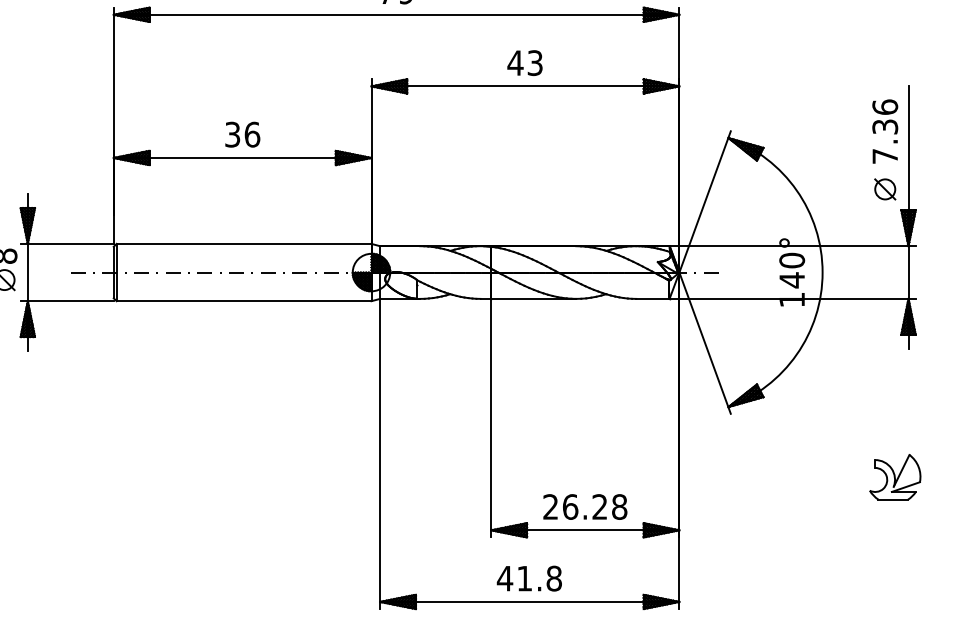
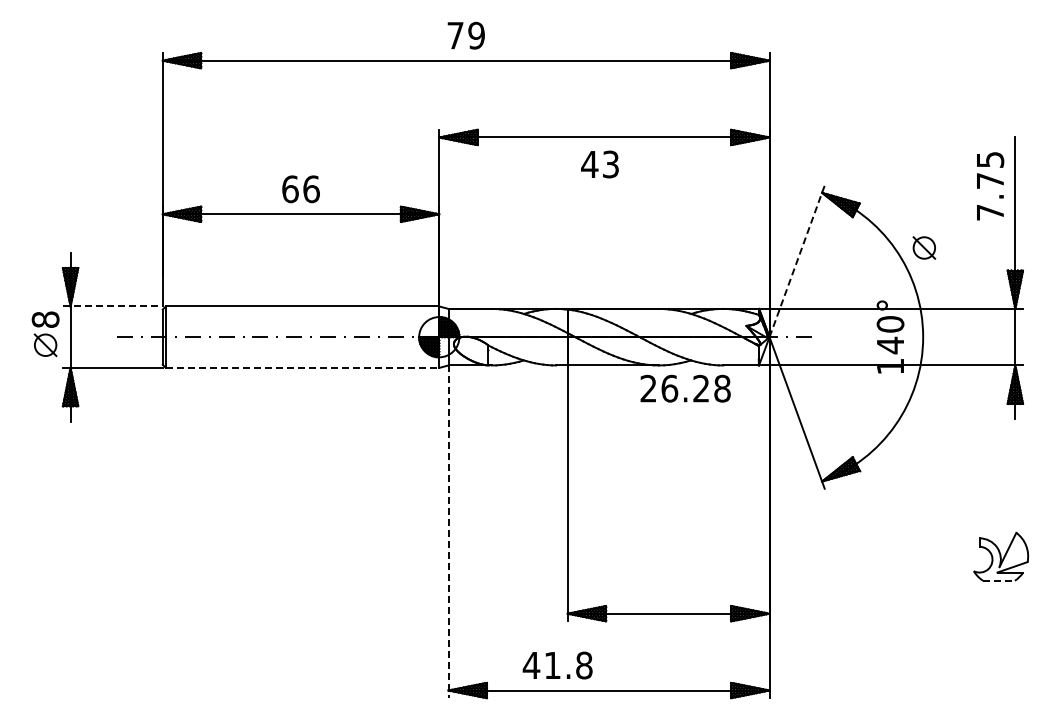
text: (524, 63) -> (599, 164), moved
text: (885, 116) -> (990, 169), 7.36 -> 7.75
text: (232, 134) -> (290, 189), 36 -> 66
part: (885, 188) -> (924, 247), moved
line: (705, 201) -> (797, 261), solid -> dashed
line: (66, 243) -> (112, 306), solid -> dashed
line: (244, 300) -> (302, 367), solid -> dashed
line: (380, 454) -> (448, 532), solid -> dashed
line: (892, 499) -> (998, 580), solid -> dashed
text: (585, 506) -> (685, 388), moved
text: (529, 578) -> (557, 665), moved

